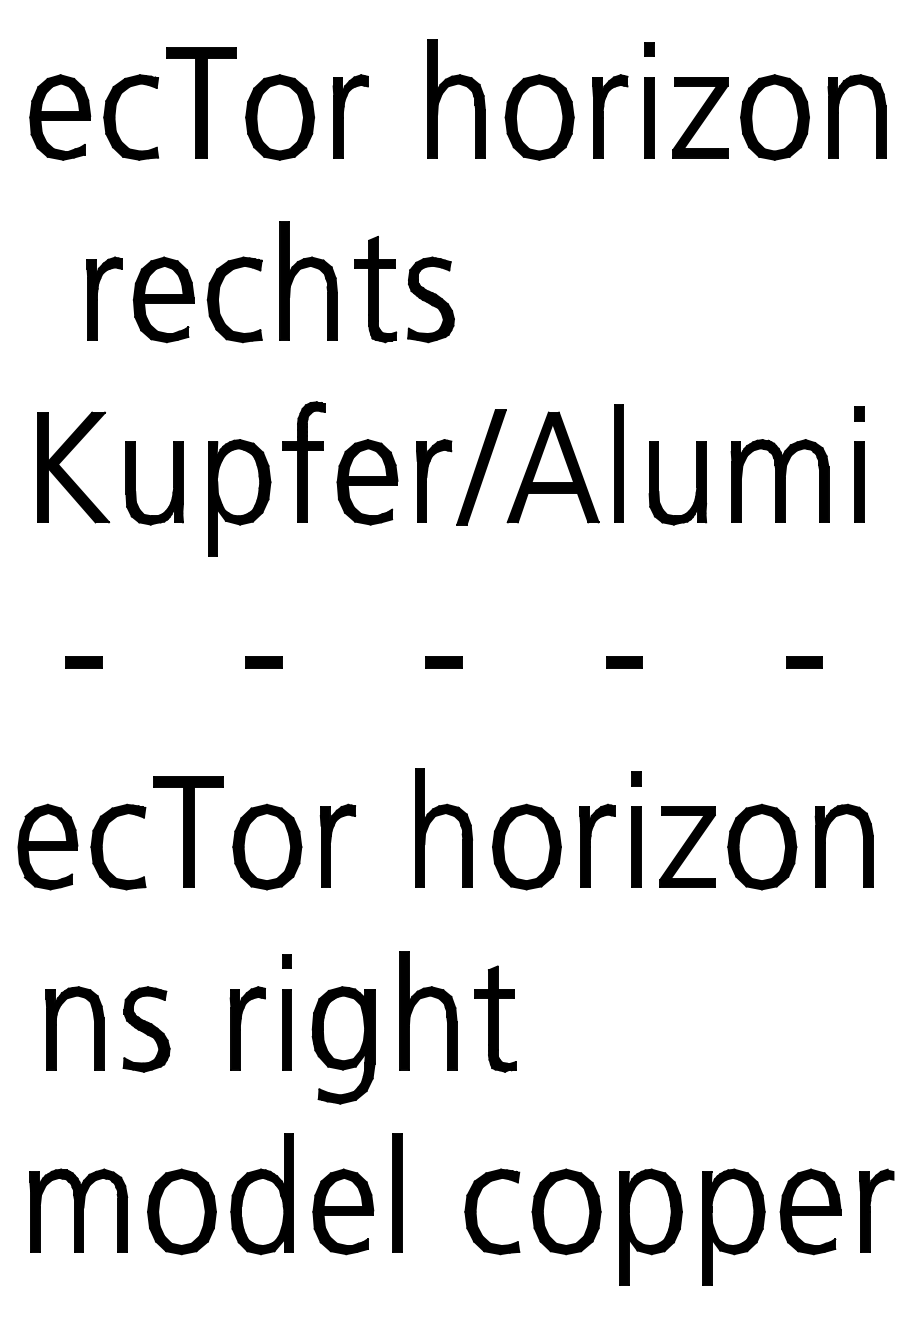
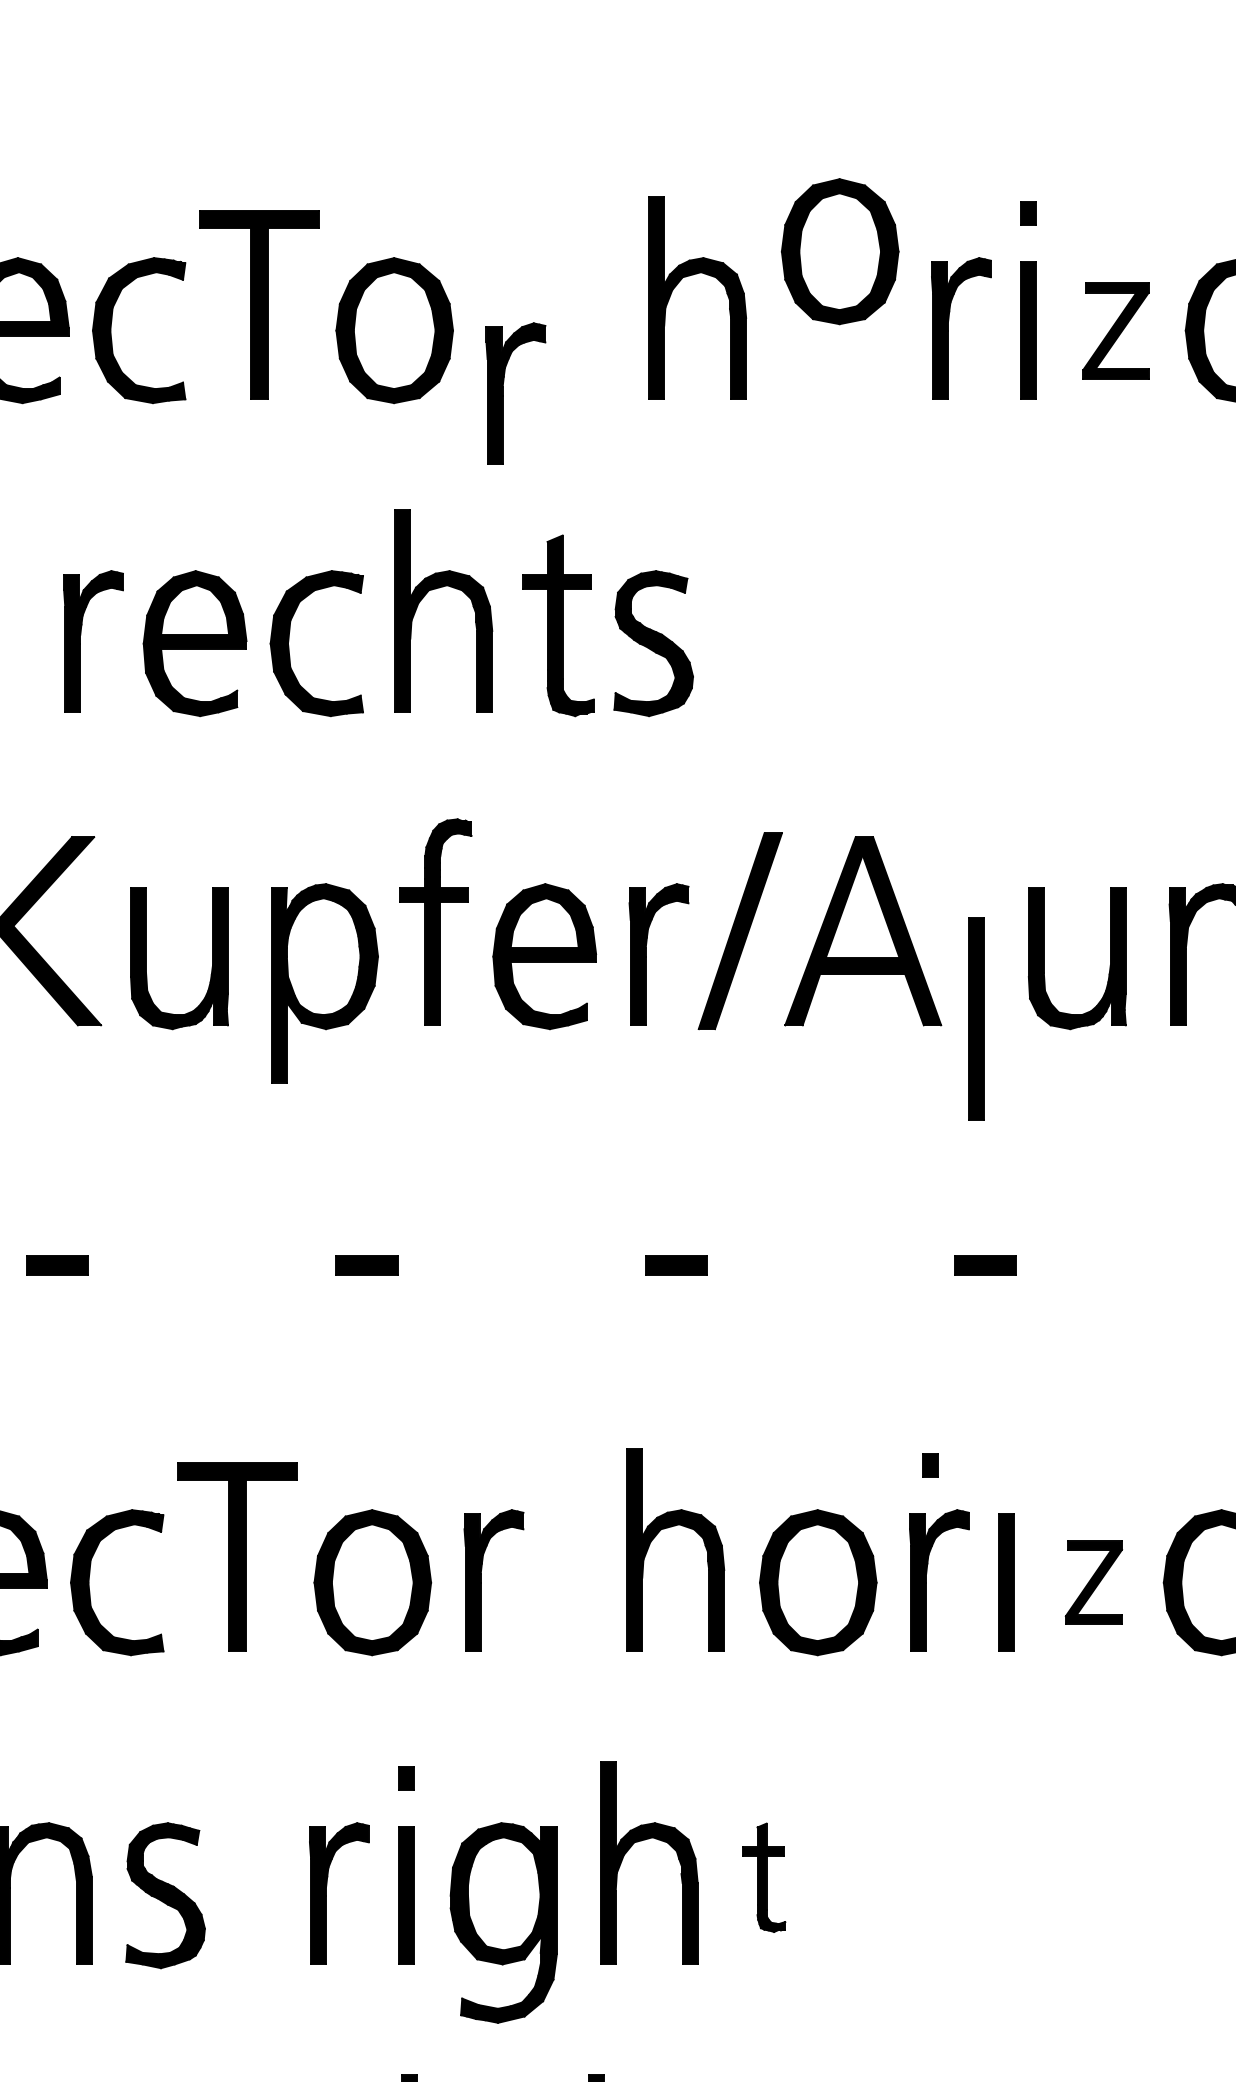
part: (343, 116) -> (503, 394), moved
part: (539, 117) -> (839, 251), moved
part: (700, 117) -> (1116, 330), size x0.7
part: (618, 463) -> (975, 1018), moved
part: (636, 778) -> (930, 1464), moved
part: (687, 846) -> (1093, 1581), size x0.6
part: (495, 1018) -> (764, 1876), size x0.6

